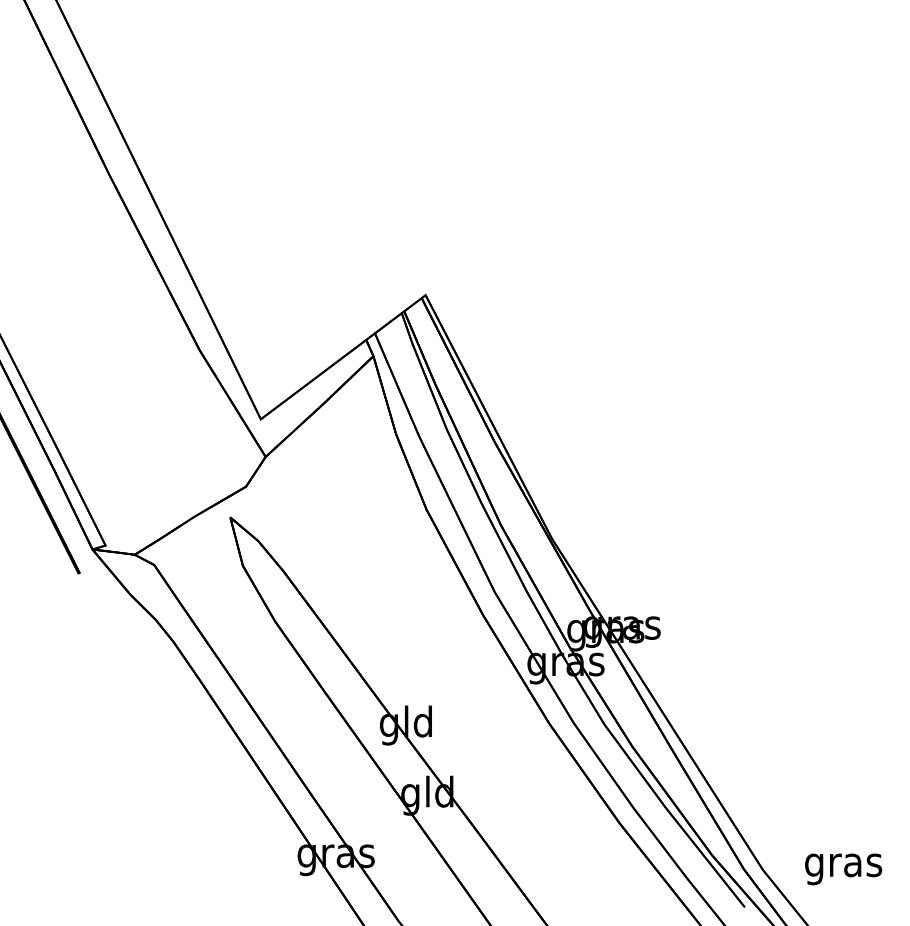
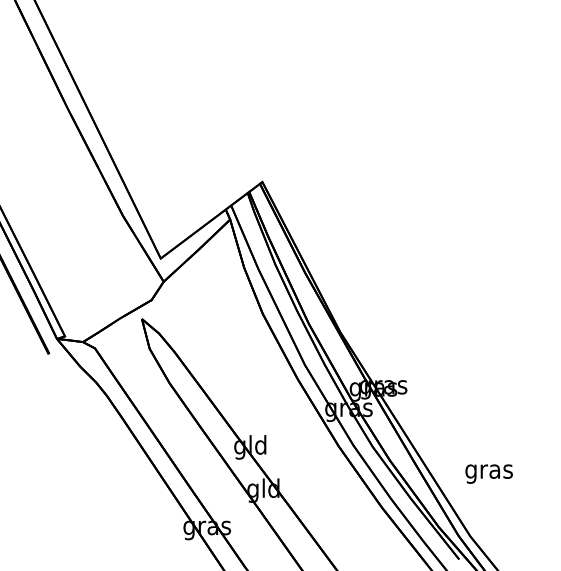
text: (842, 868) -> (488, 473), moved

